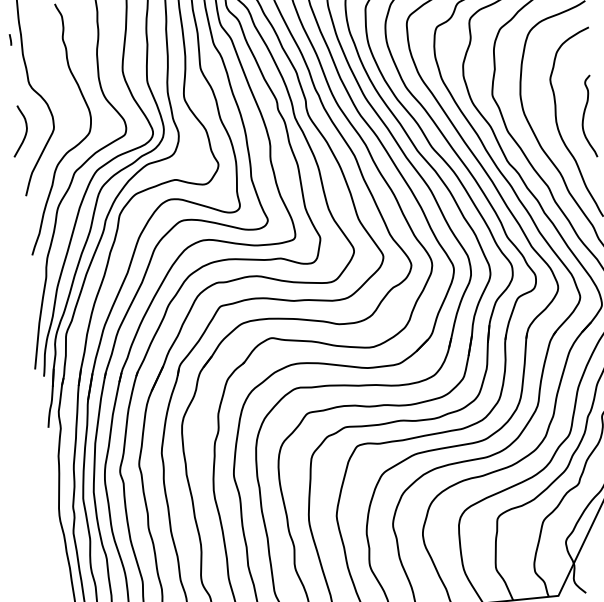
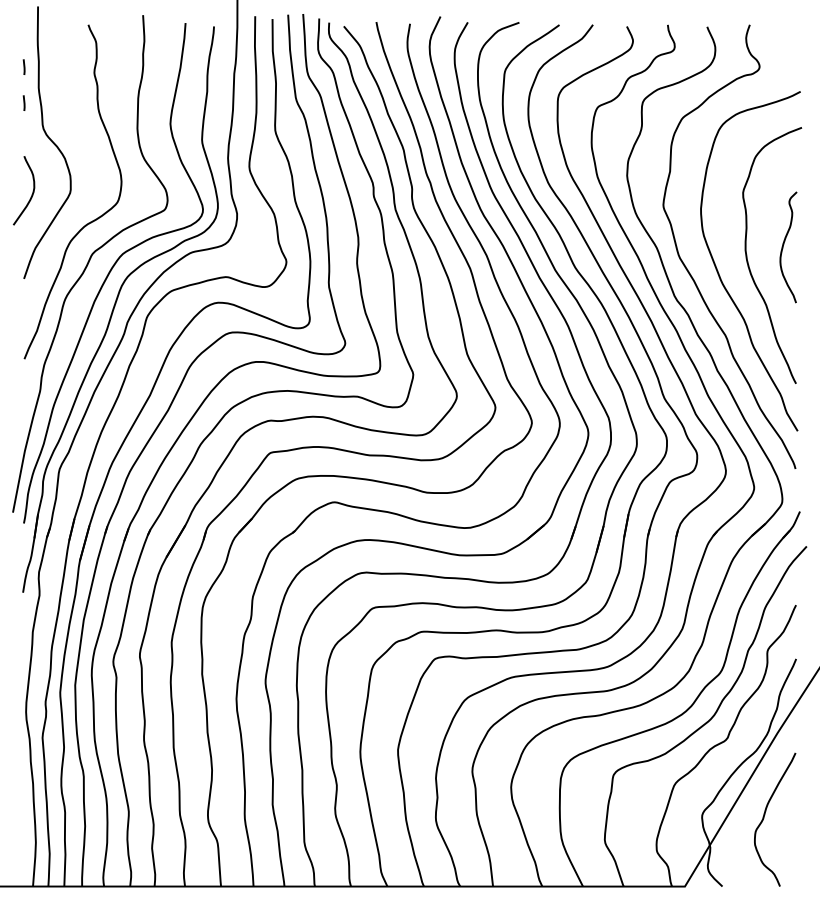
line: (12, 66) -> (23, 102), added

